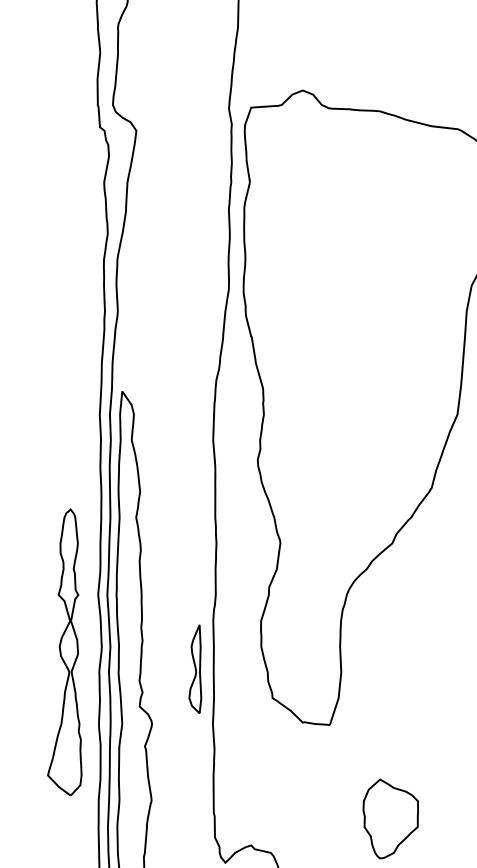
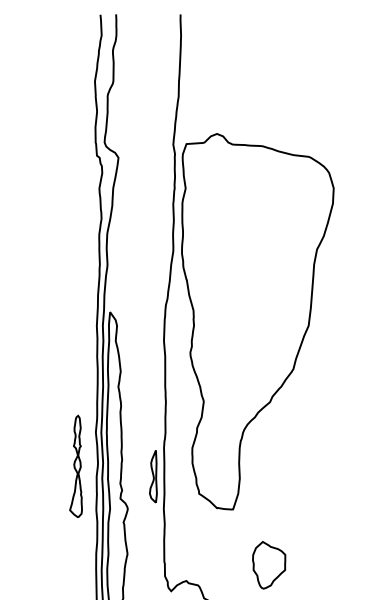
part: (63, 652) -> (75, 466), size x0.6

